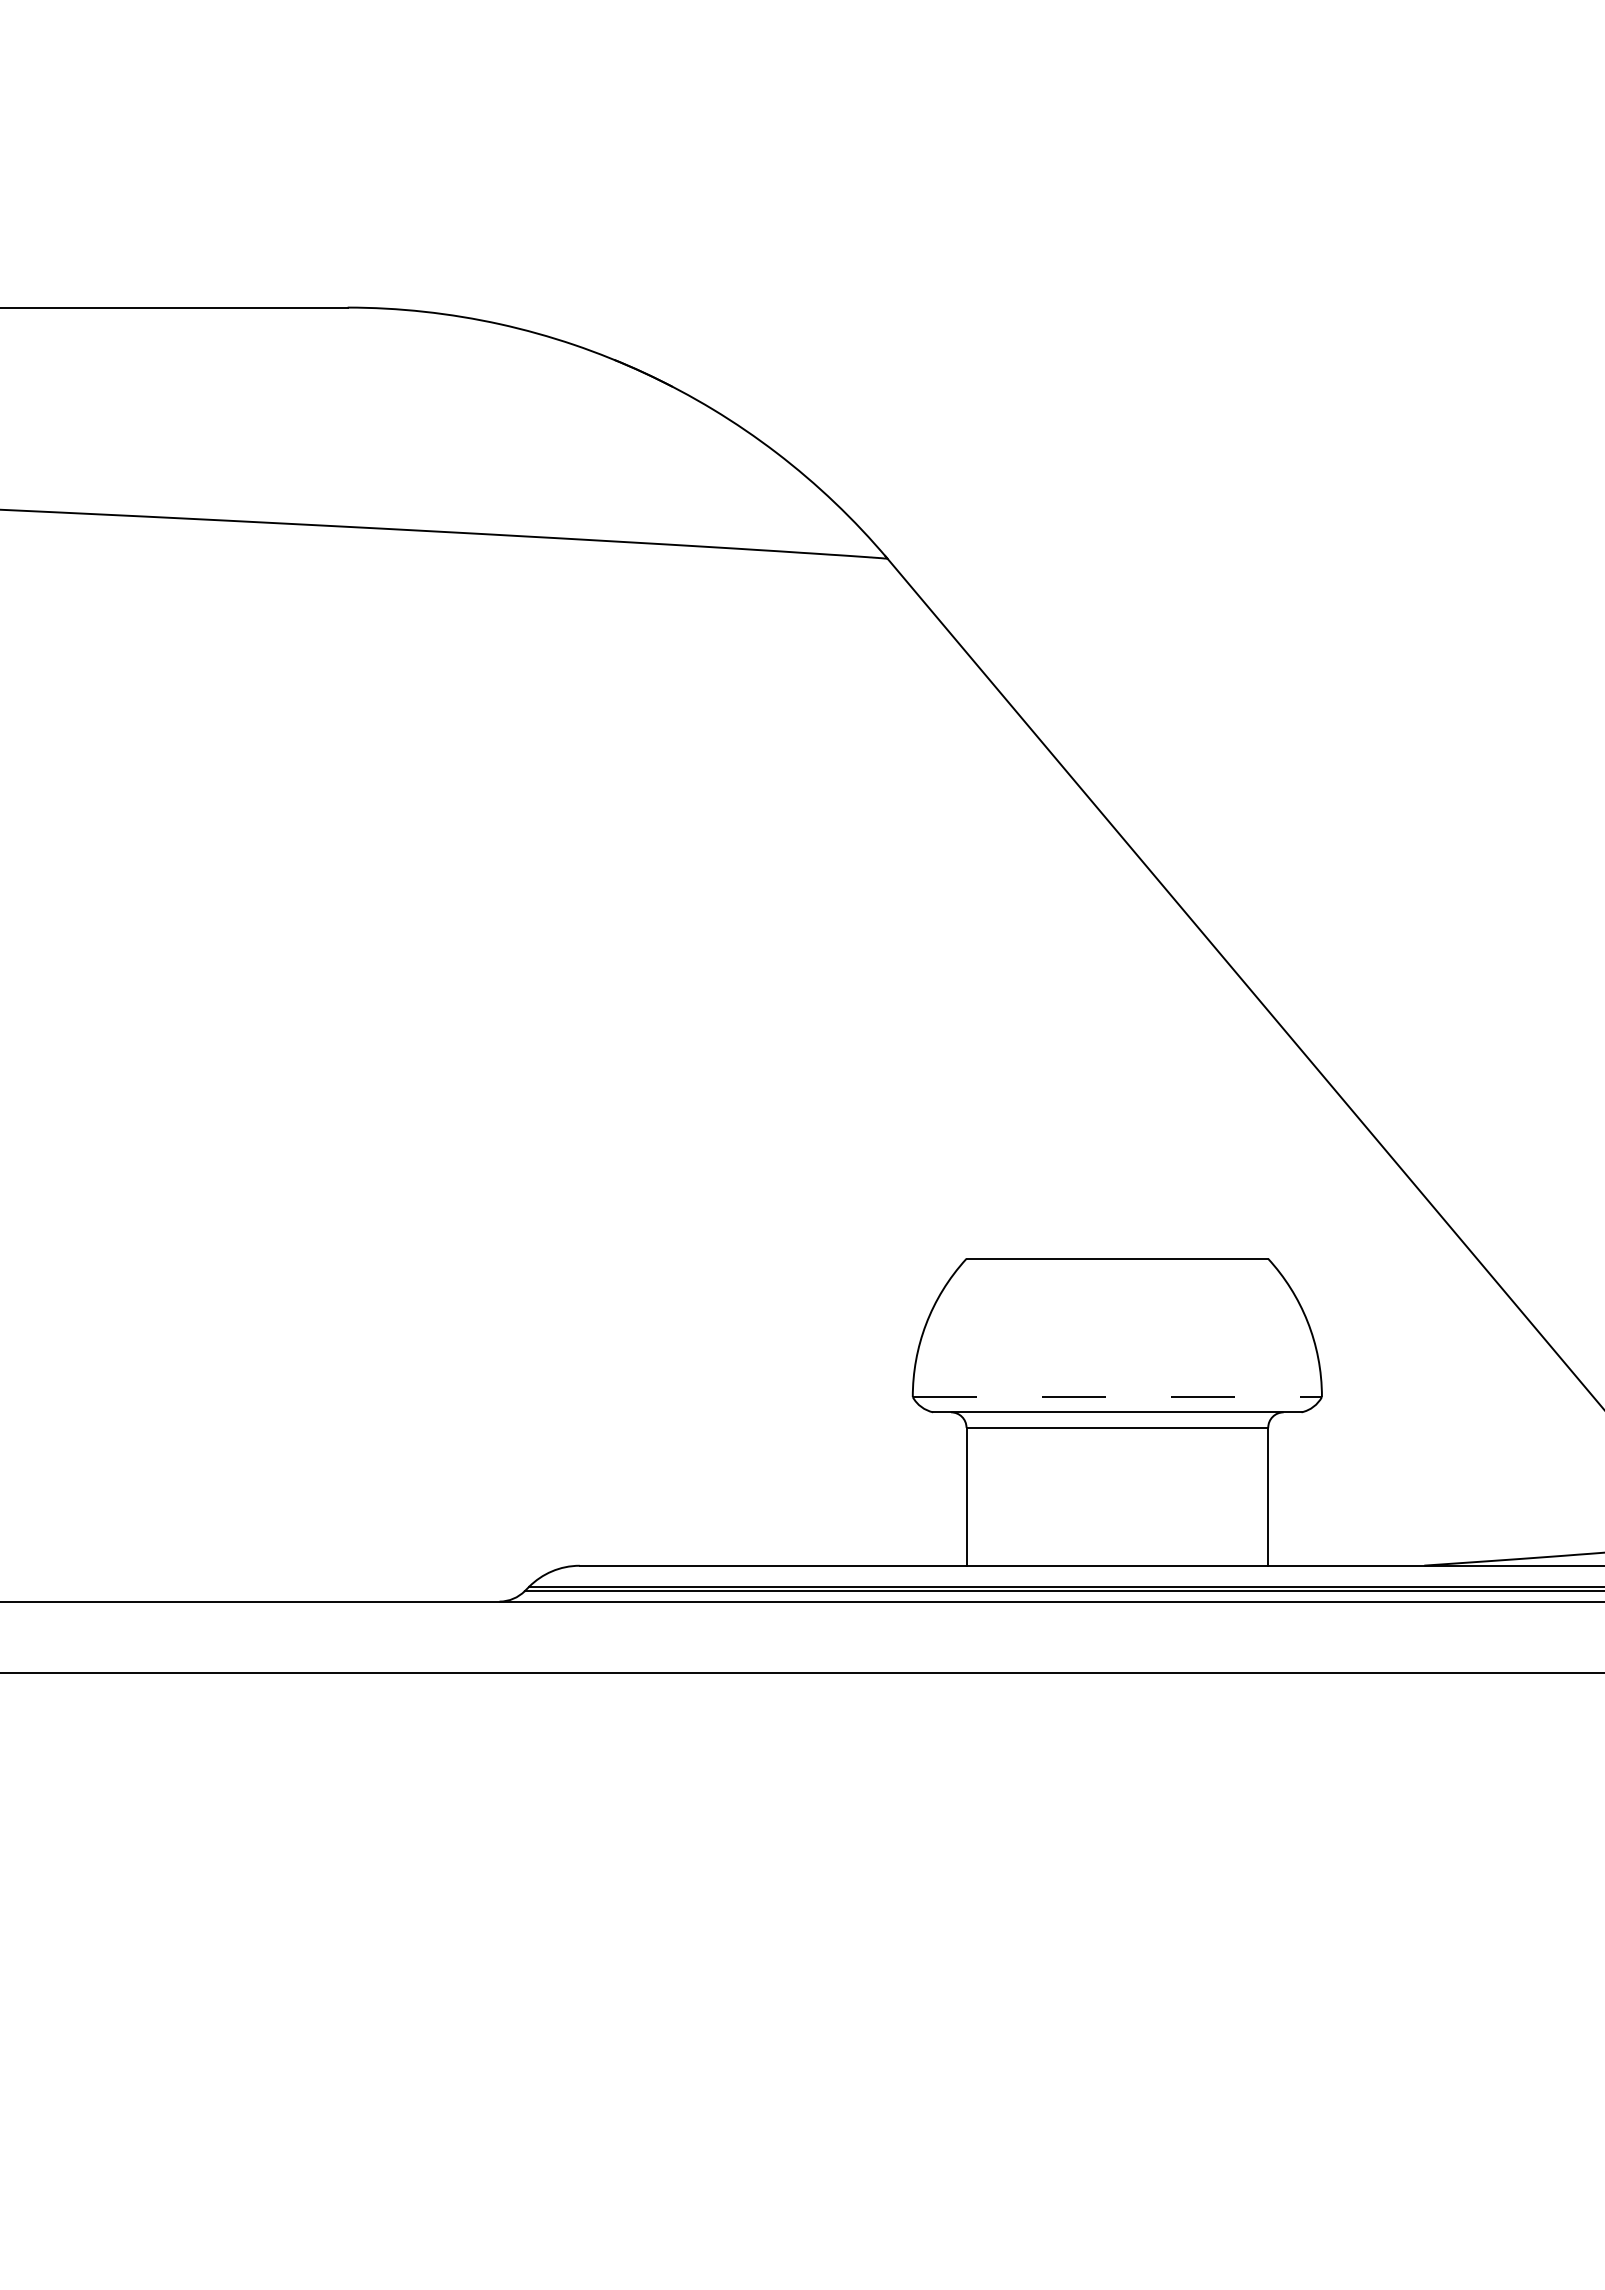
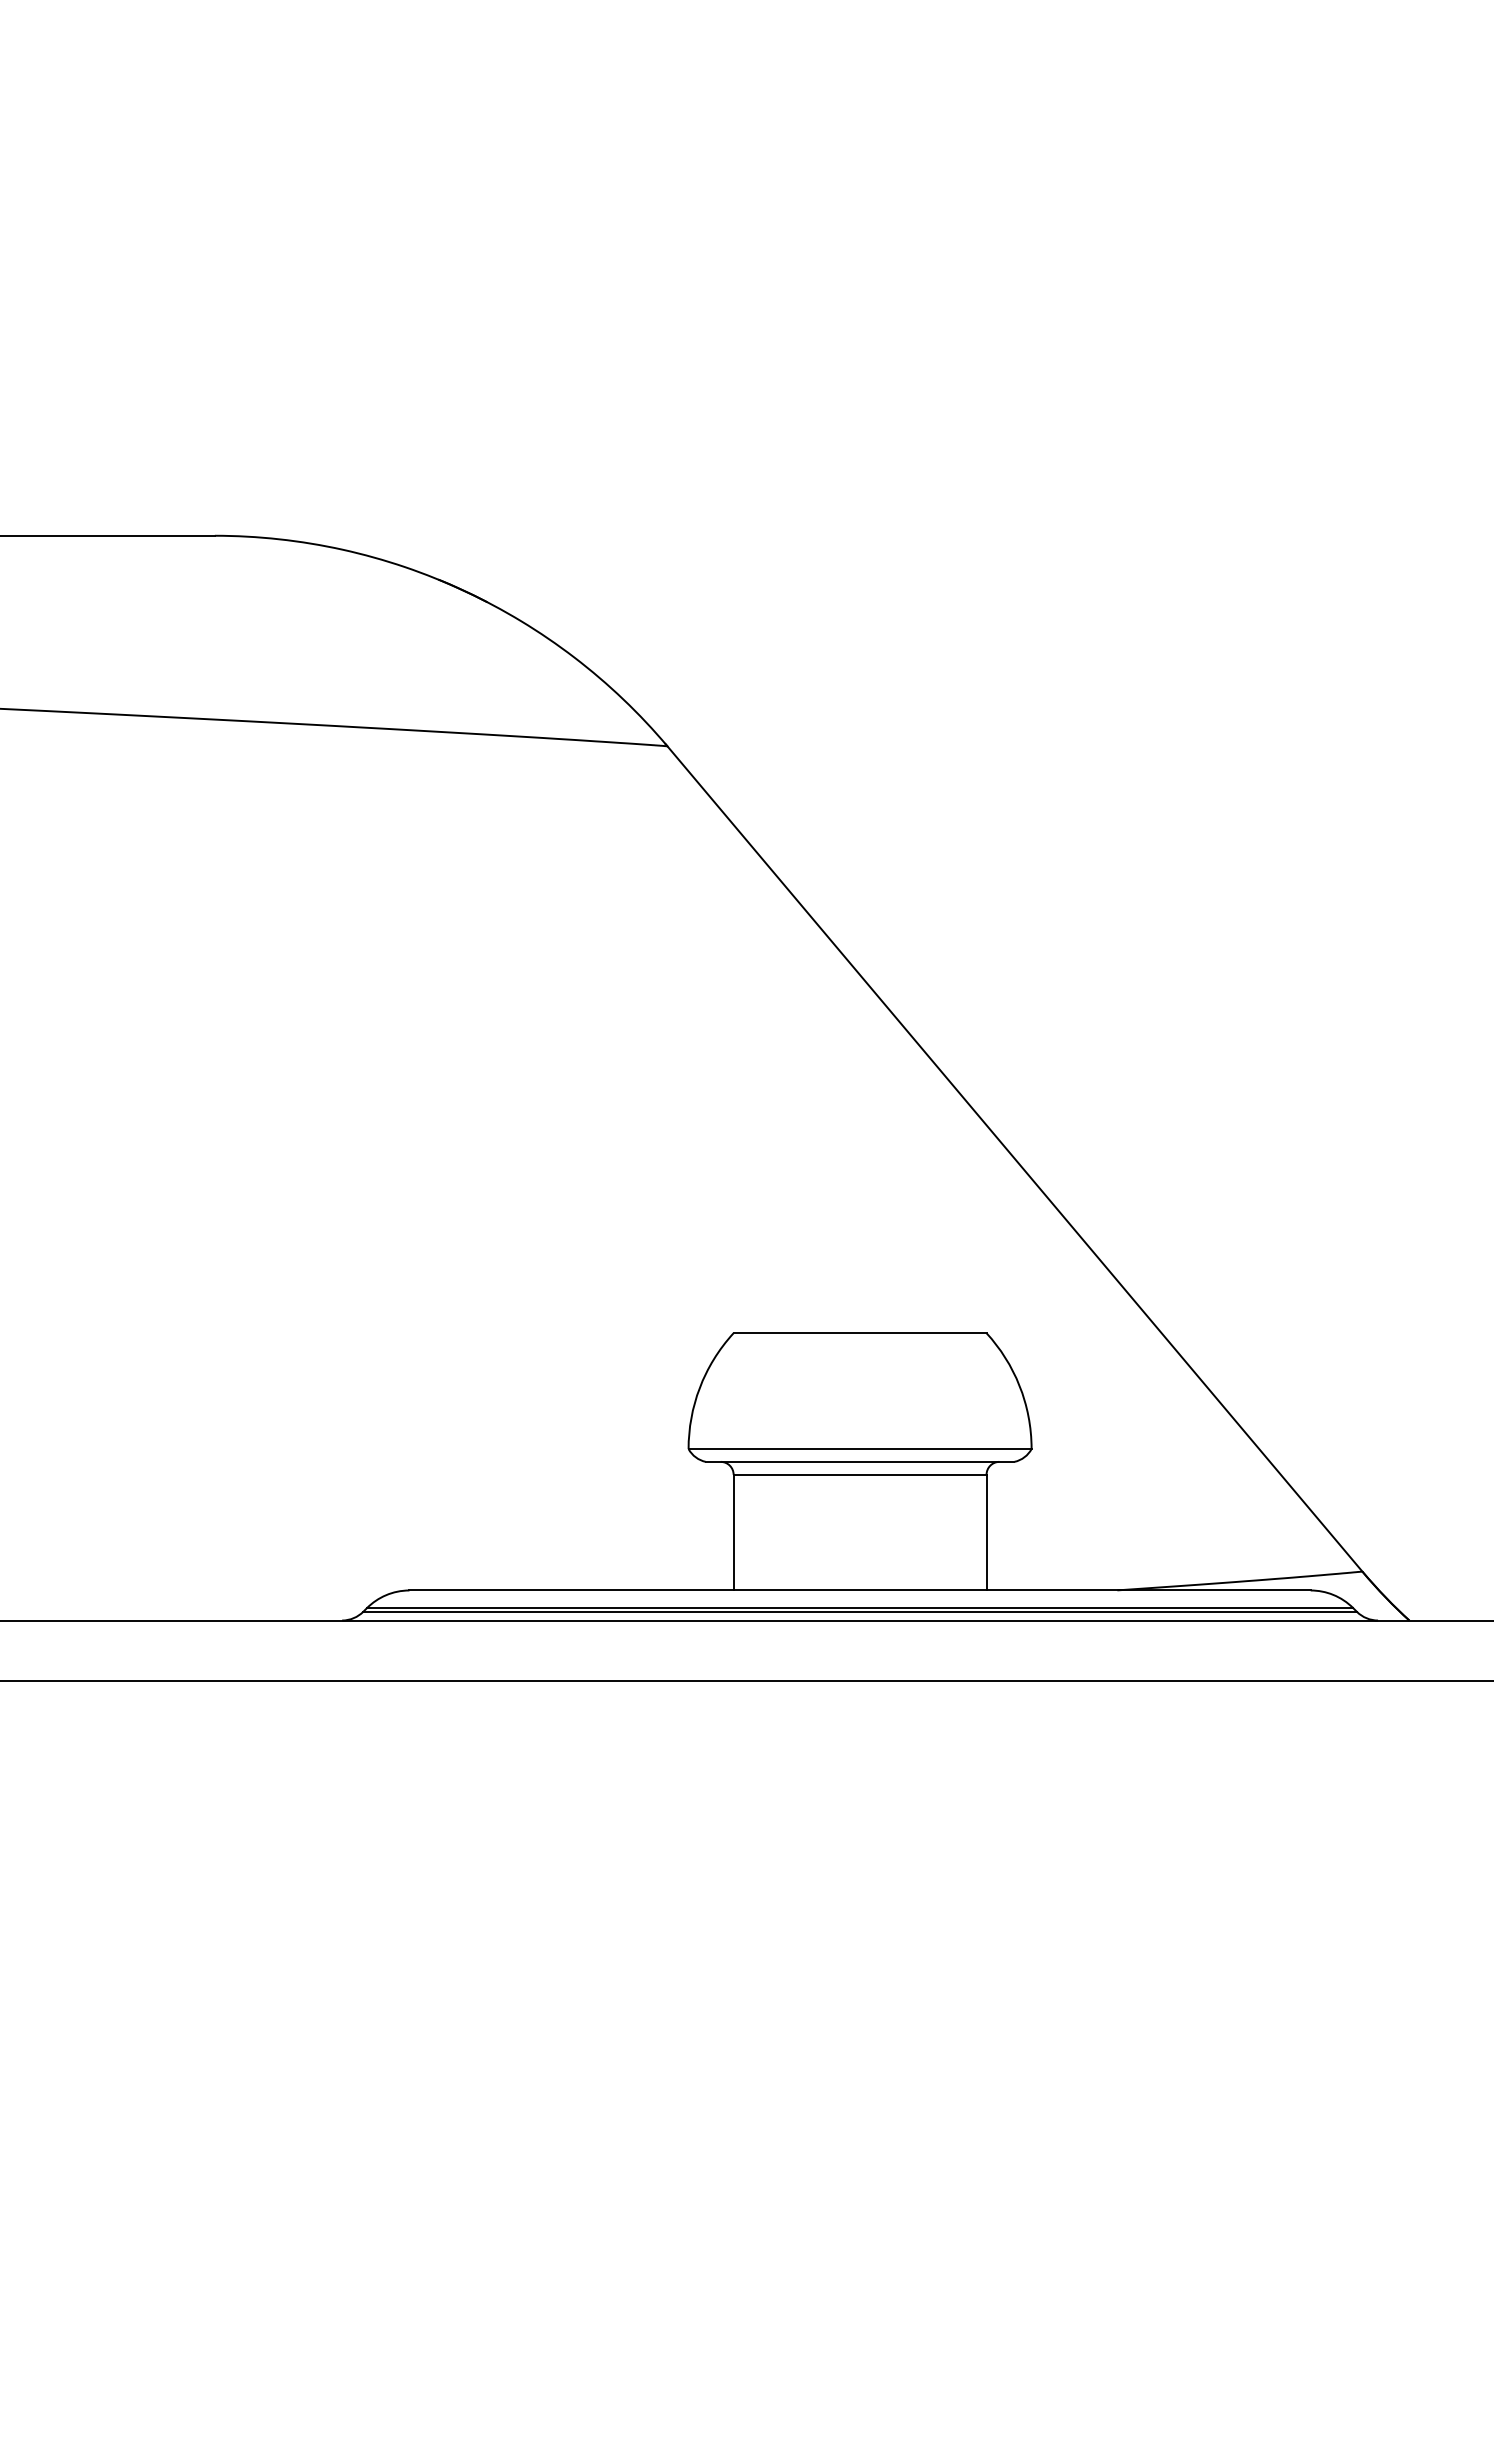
line: (1117, 1397) -> (860, 1449), dashed -> solid

